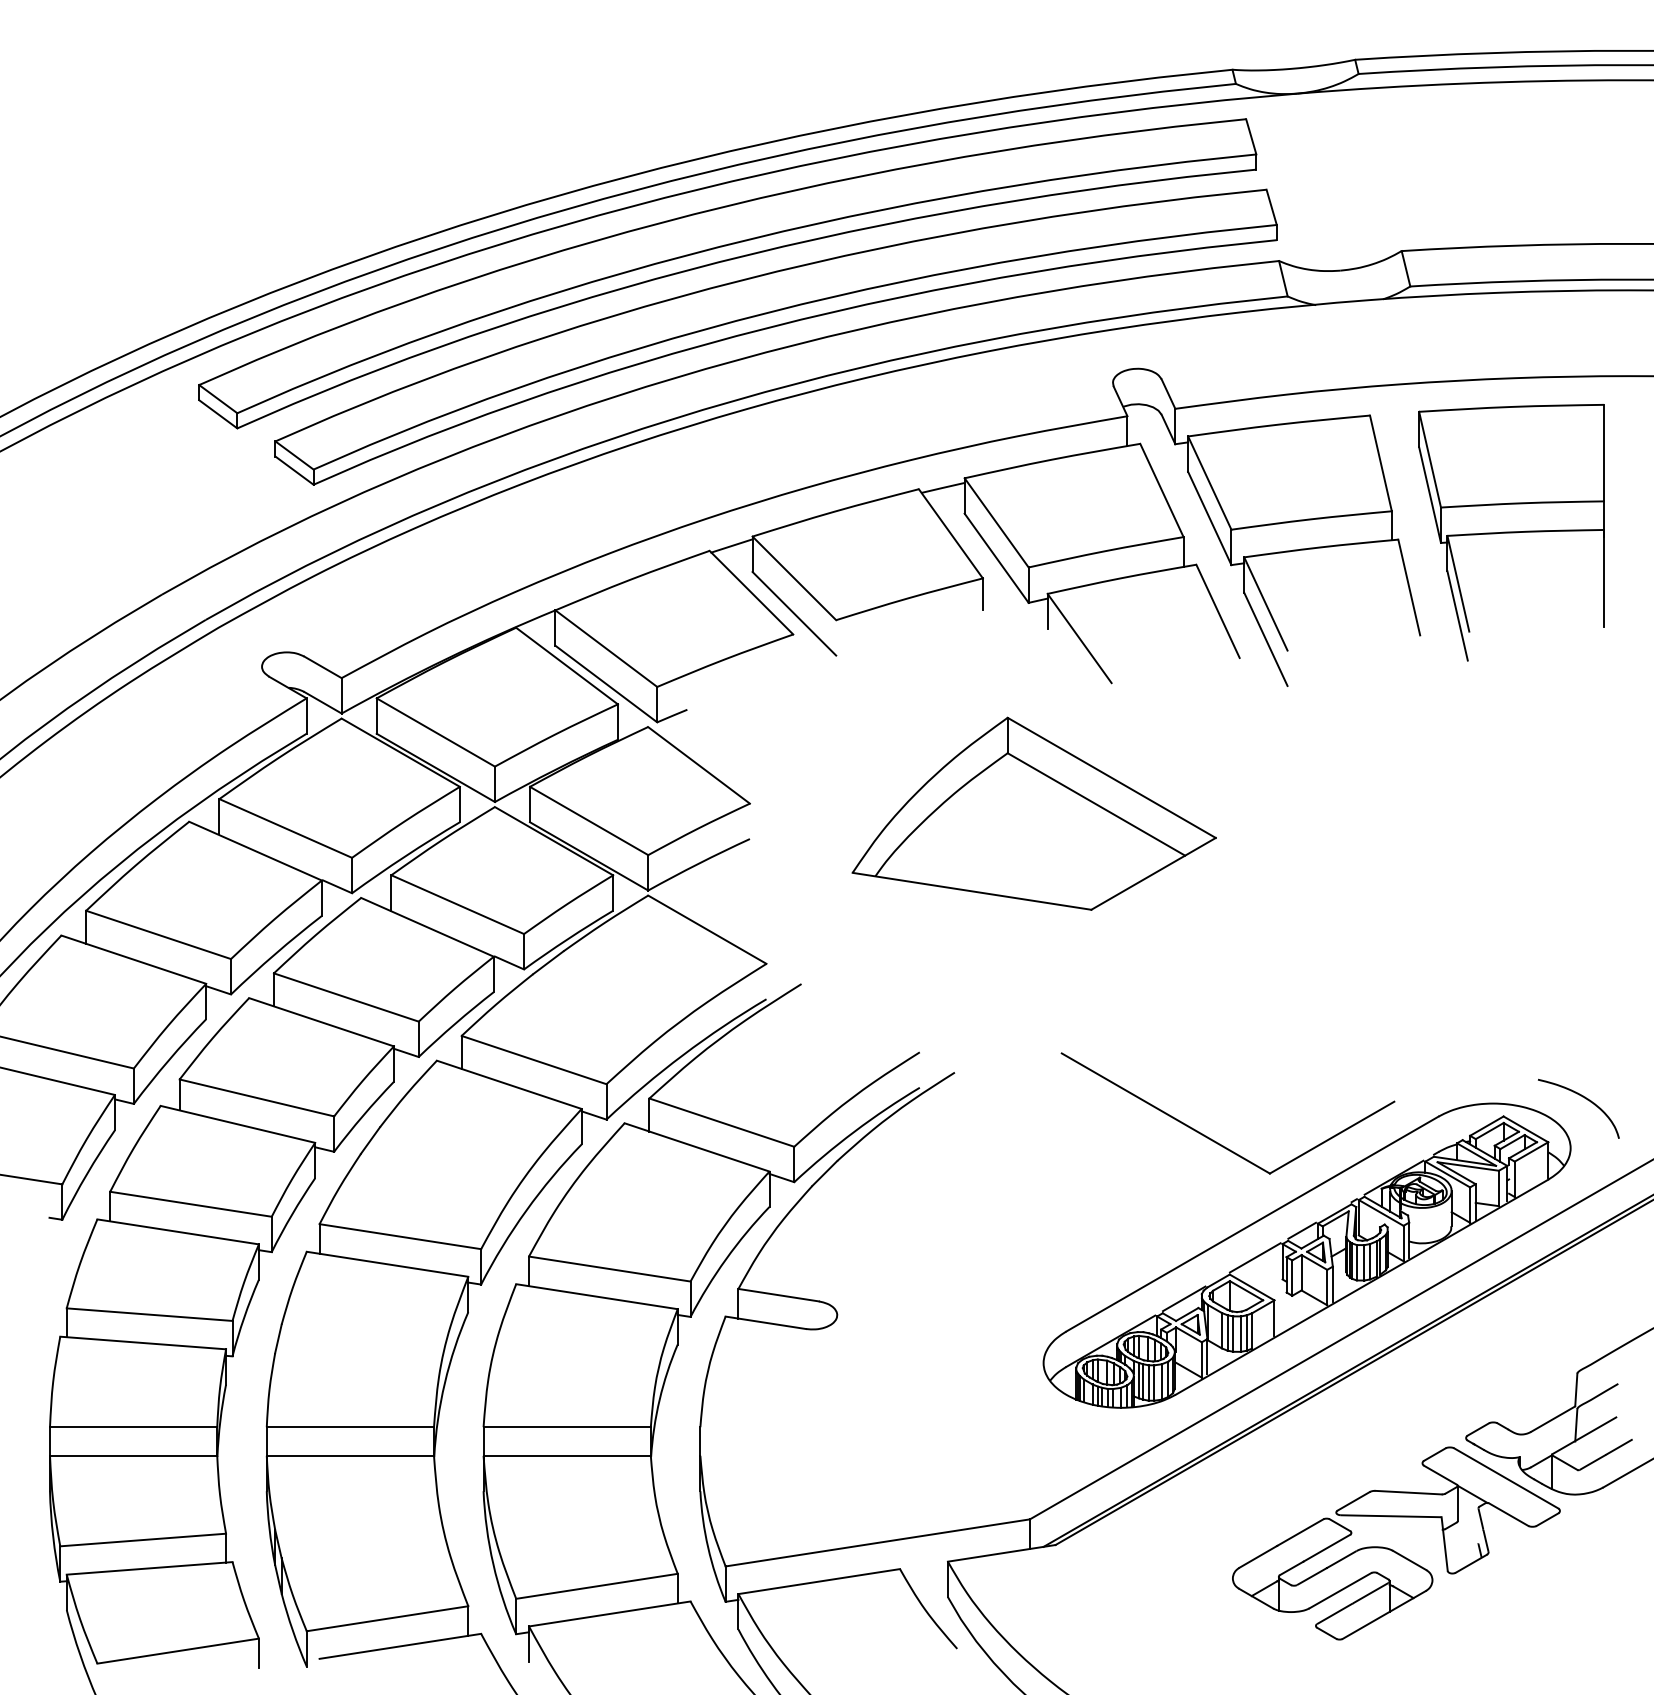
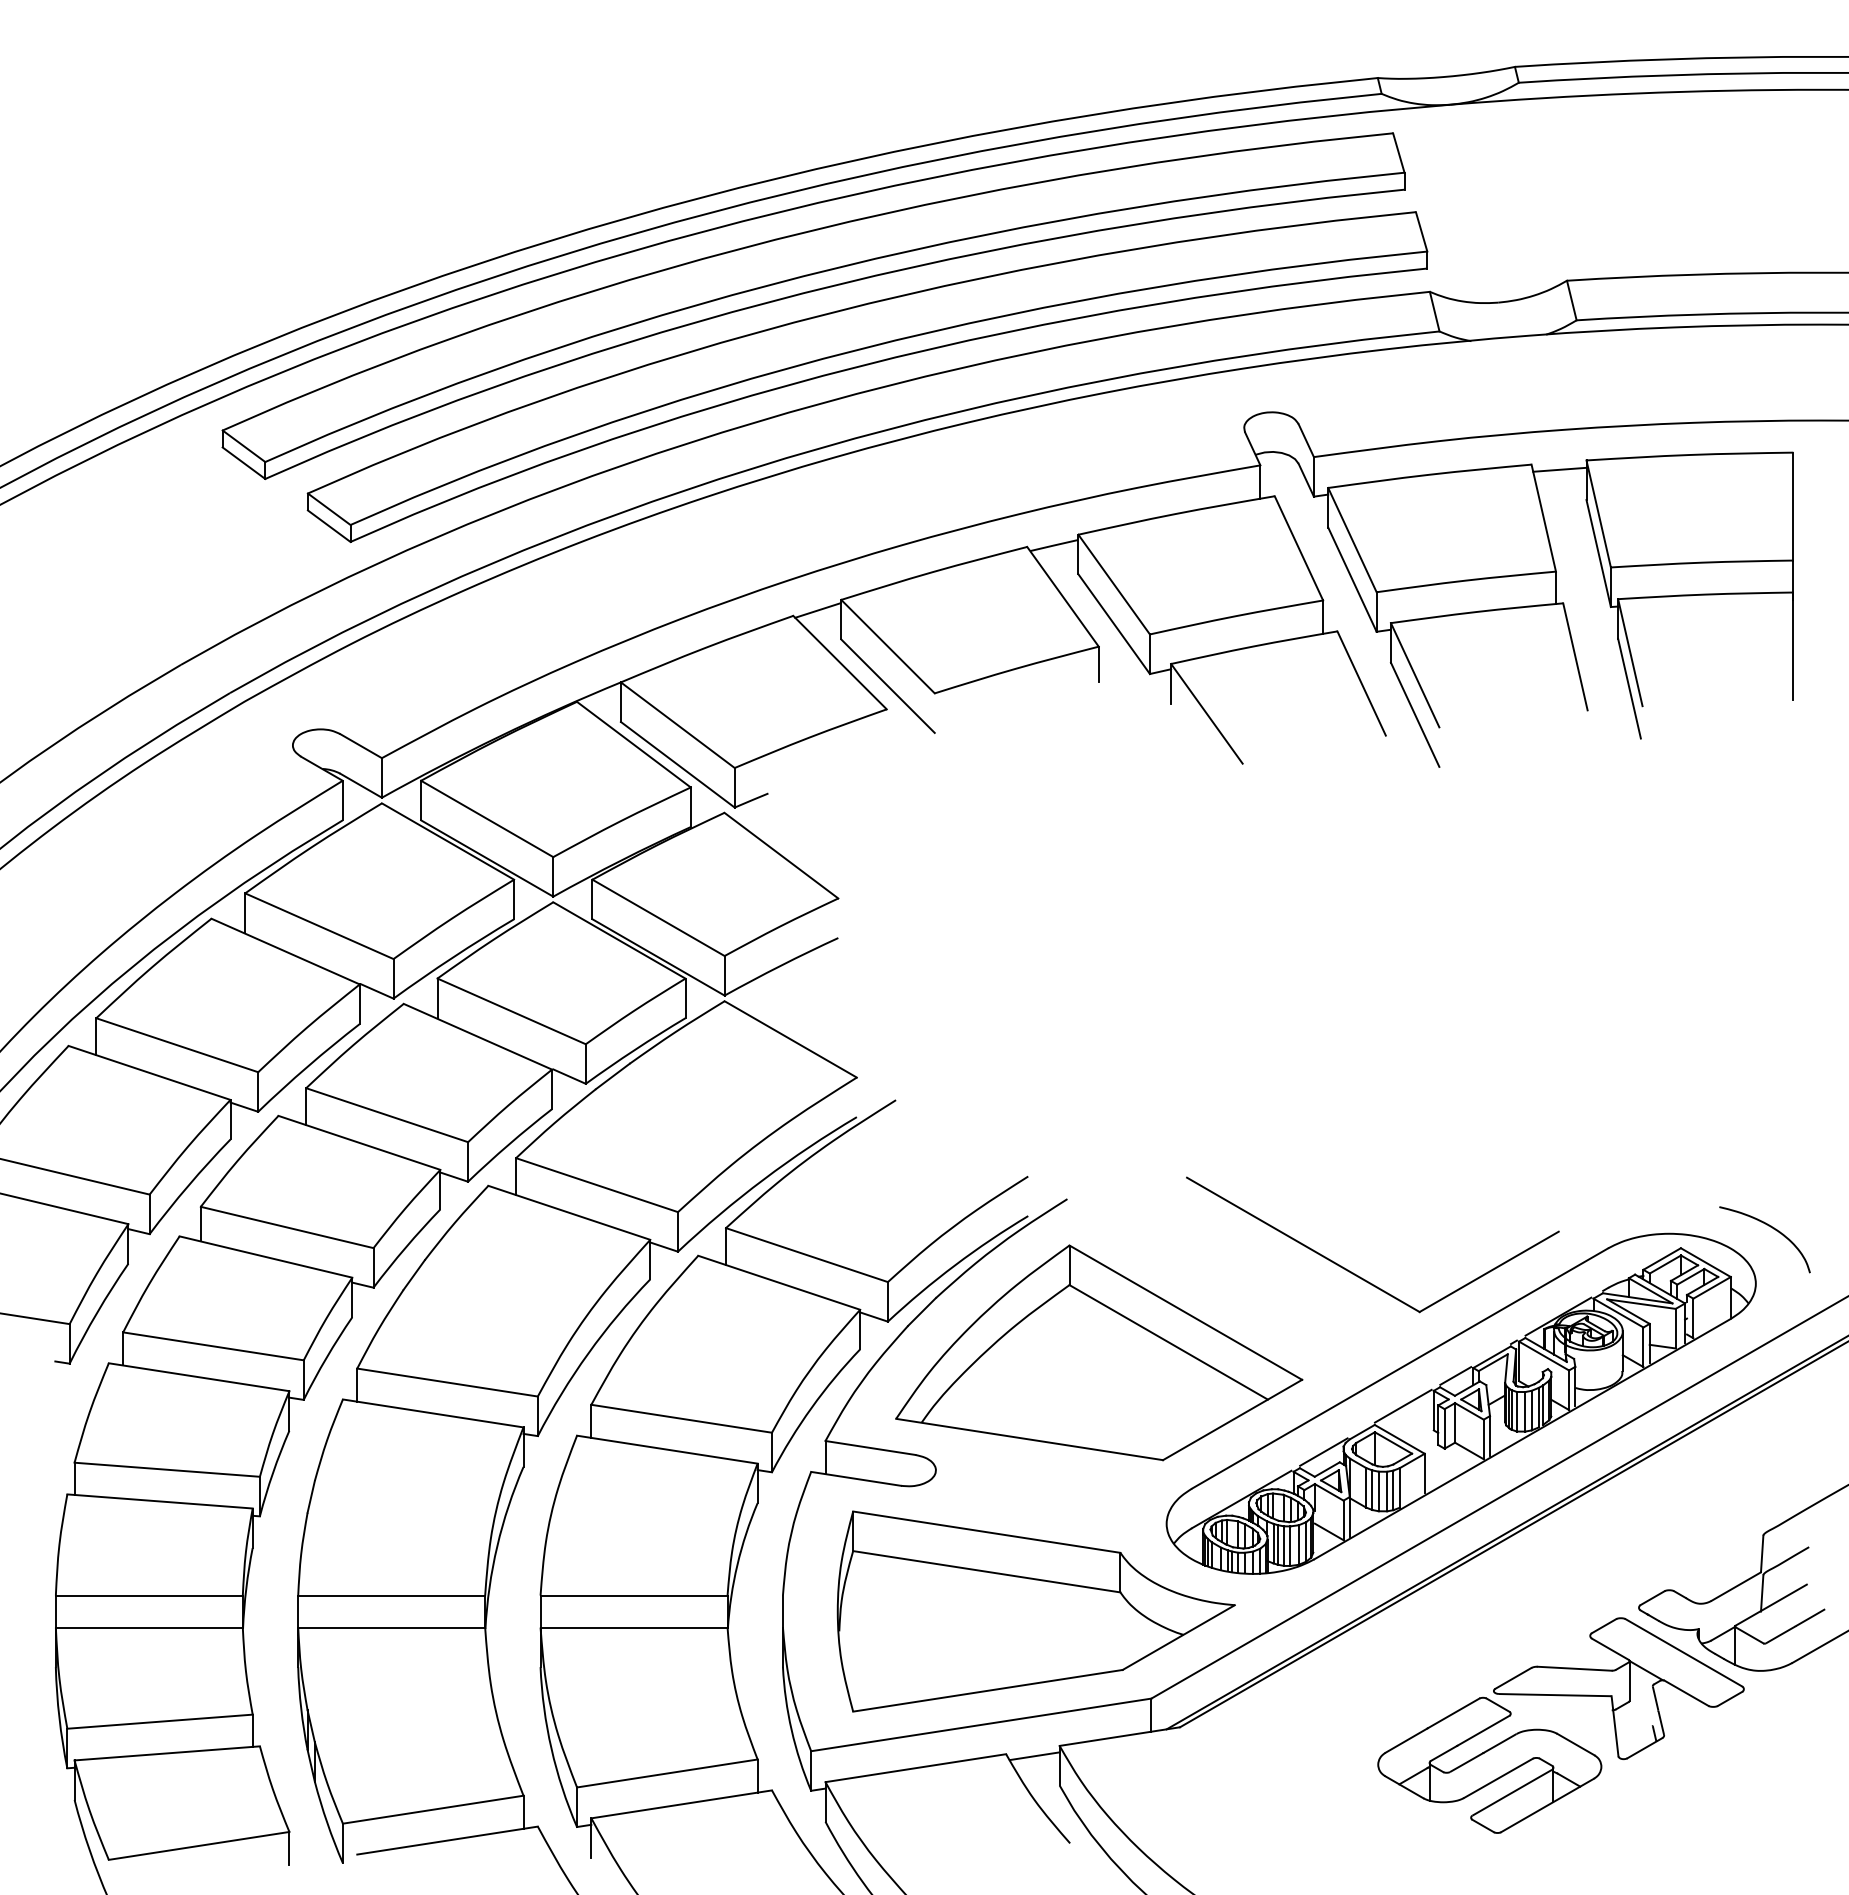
line: (1395, 419) -> (1559, 469), added
part: (1034, 813) -> (1099, 1352), moved
part: (926, 1441) -> (1035, 1611), added
line: (925, 1571) -> (1034, 1756), added

